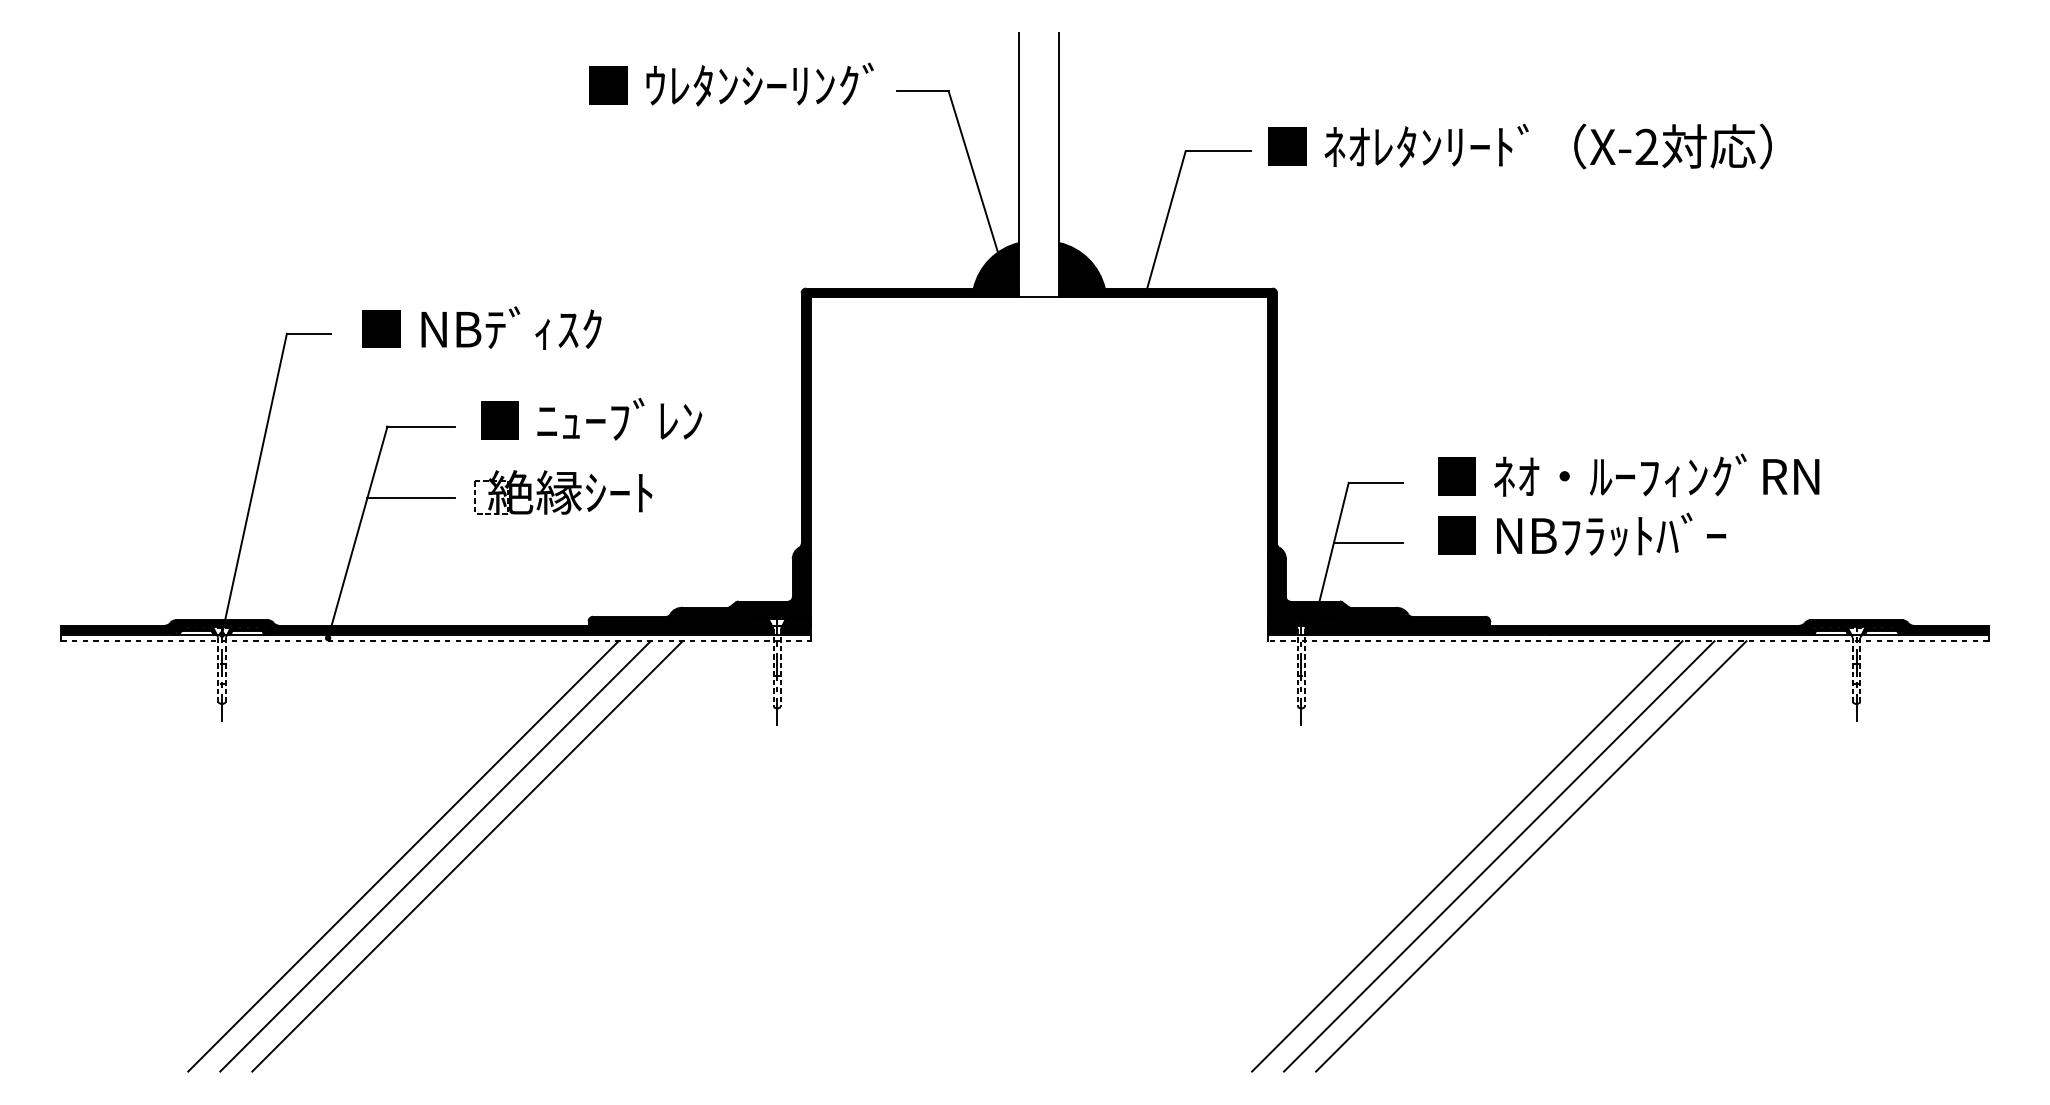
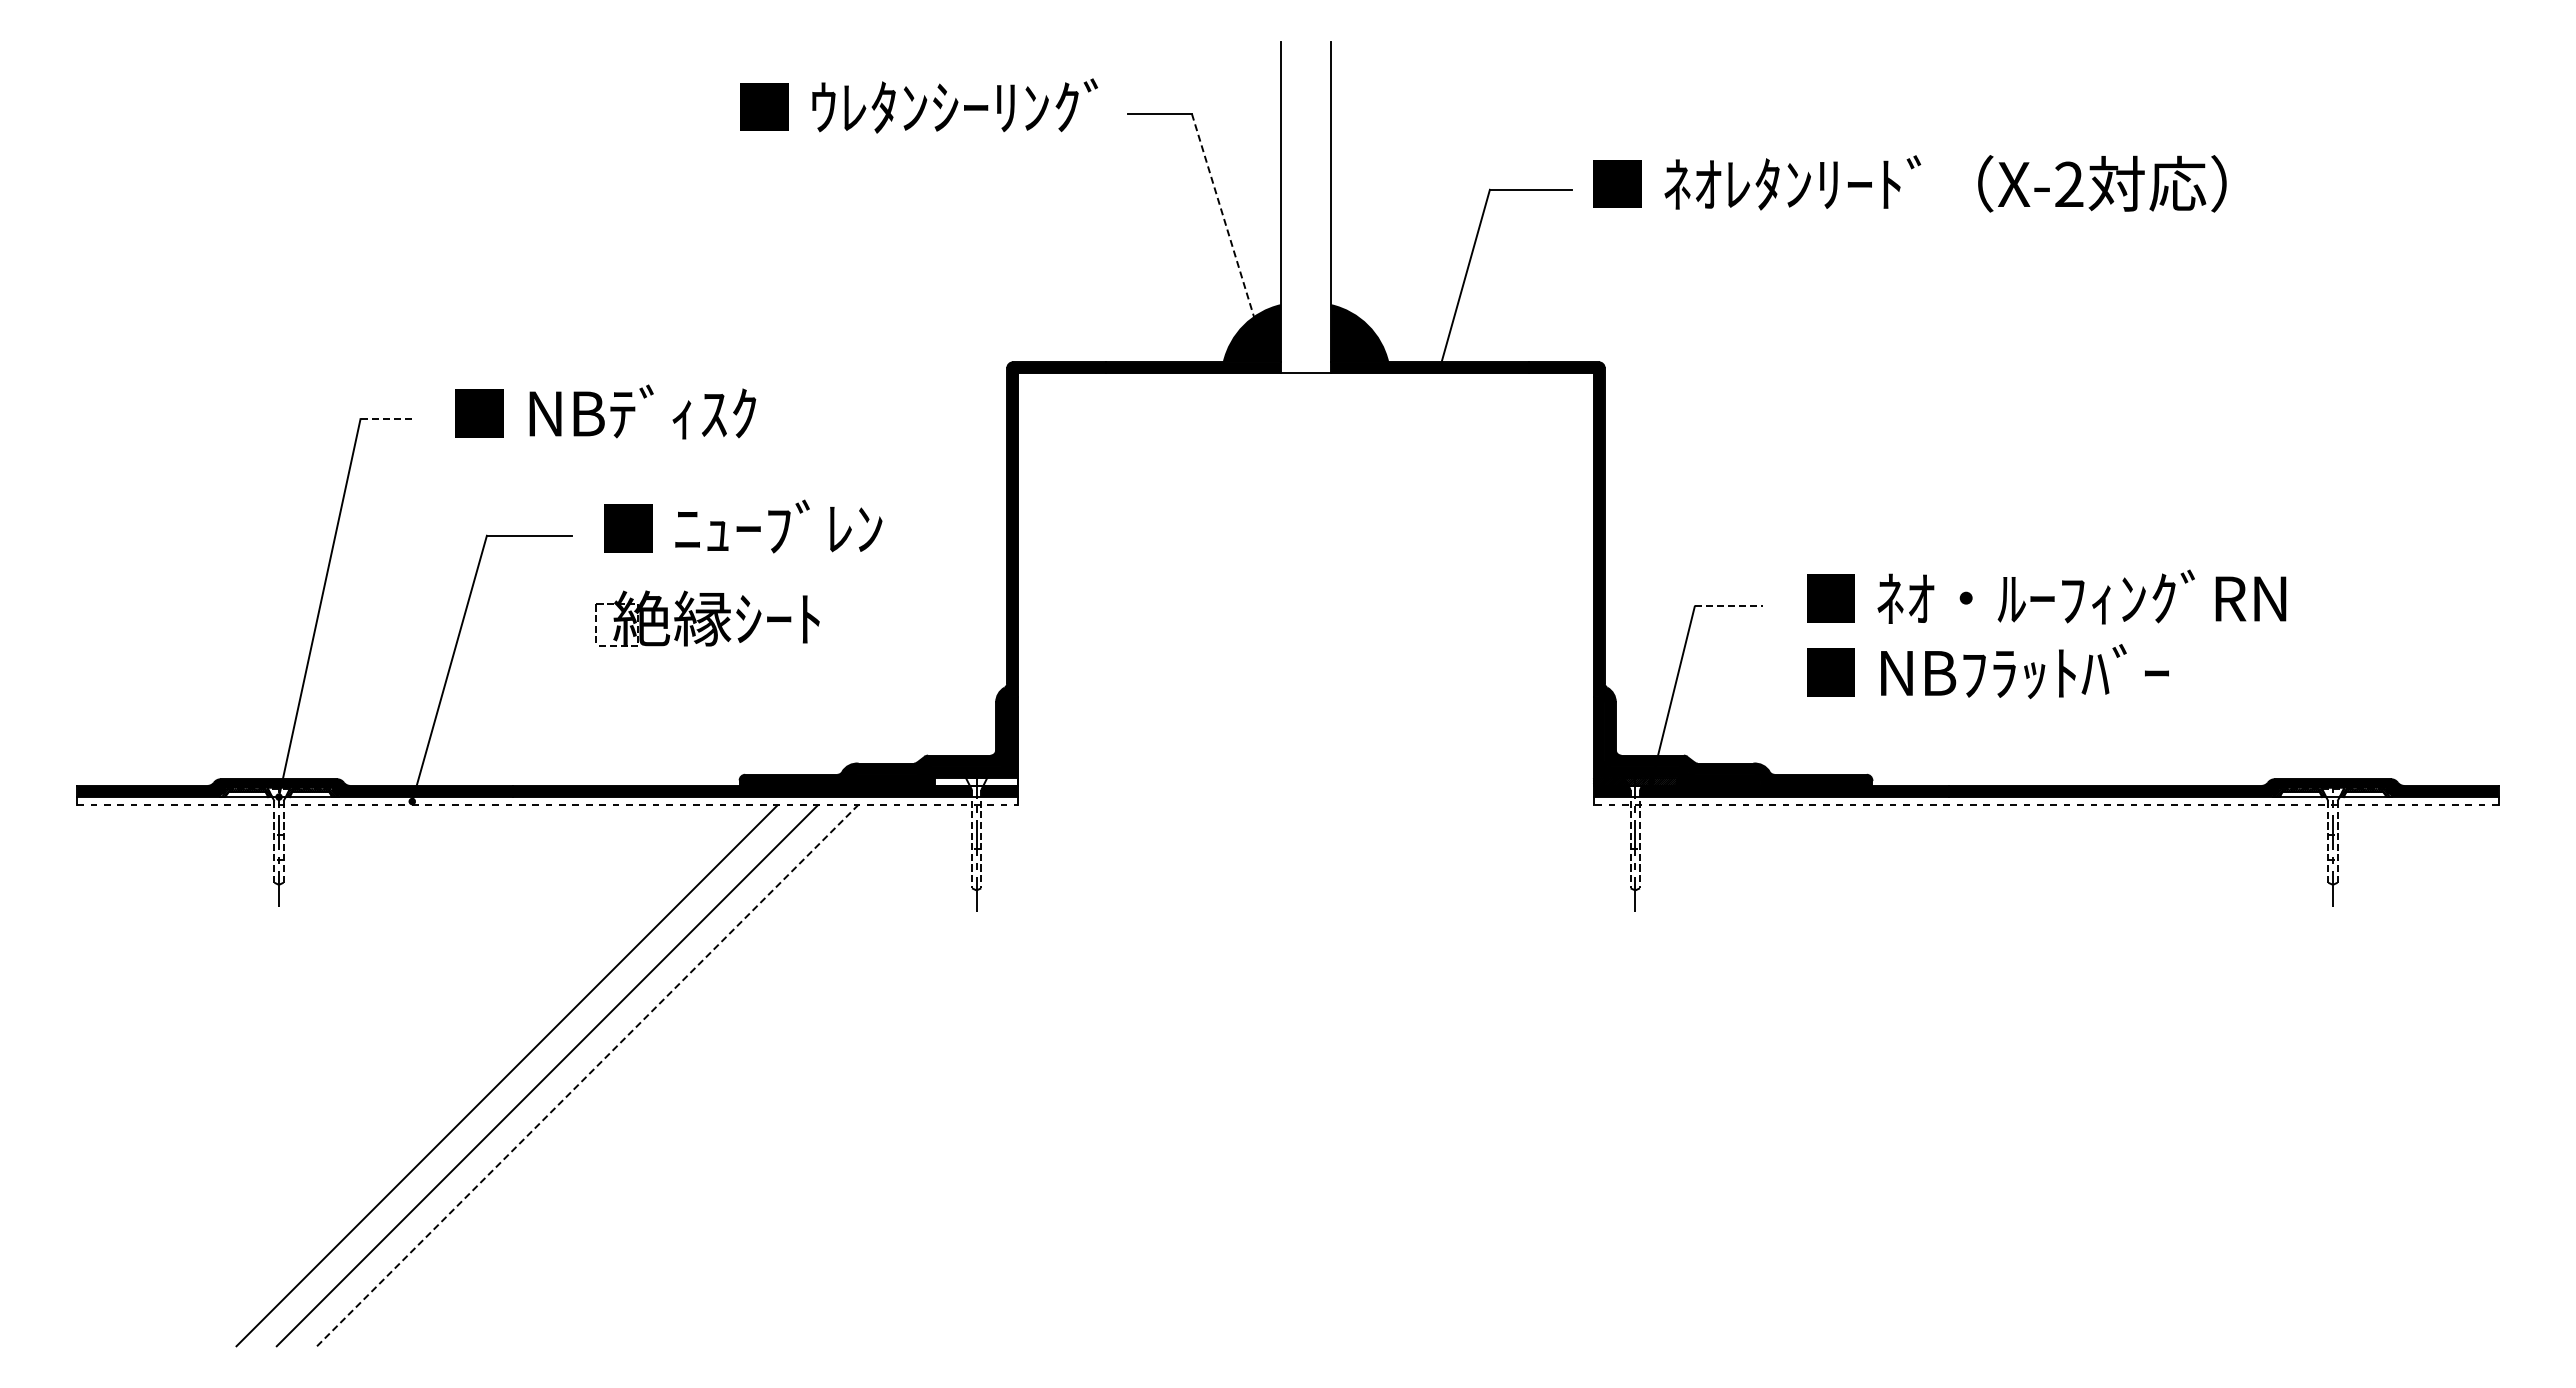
line: (976, 181) -> (1226, 227), solid -> dashed
line: (309, 334) -> (388, 419), solid -> dashed
line: (1376, 482) -> (1729, 606), solid -> dashed
line: (411, 498) -> (516, 626), removed
line: (1368, 543) -> (1719, 682), removed
hatch: (757, 622) -> (951, 781), removed
hatch: (796, 622) -> (1000, 781), removed
line: (467, 856) -> (587, 1075), solid -> dashed
line: (1467, 856) -> (1843, 1075), removed
line: (1498, 856) -> (1883, 1075), removed
line: (1530, 856) -> (1923, 1075), removed

